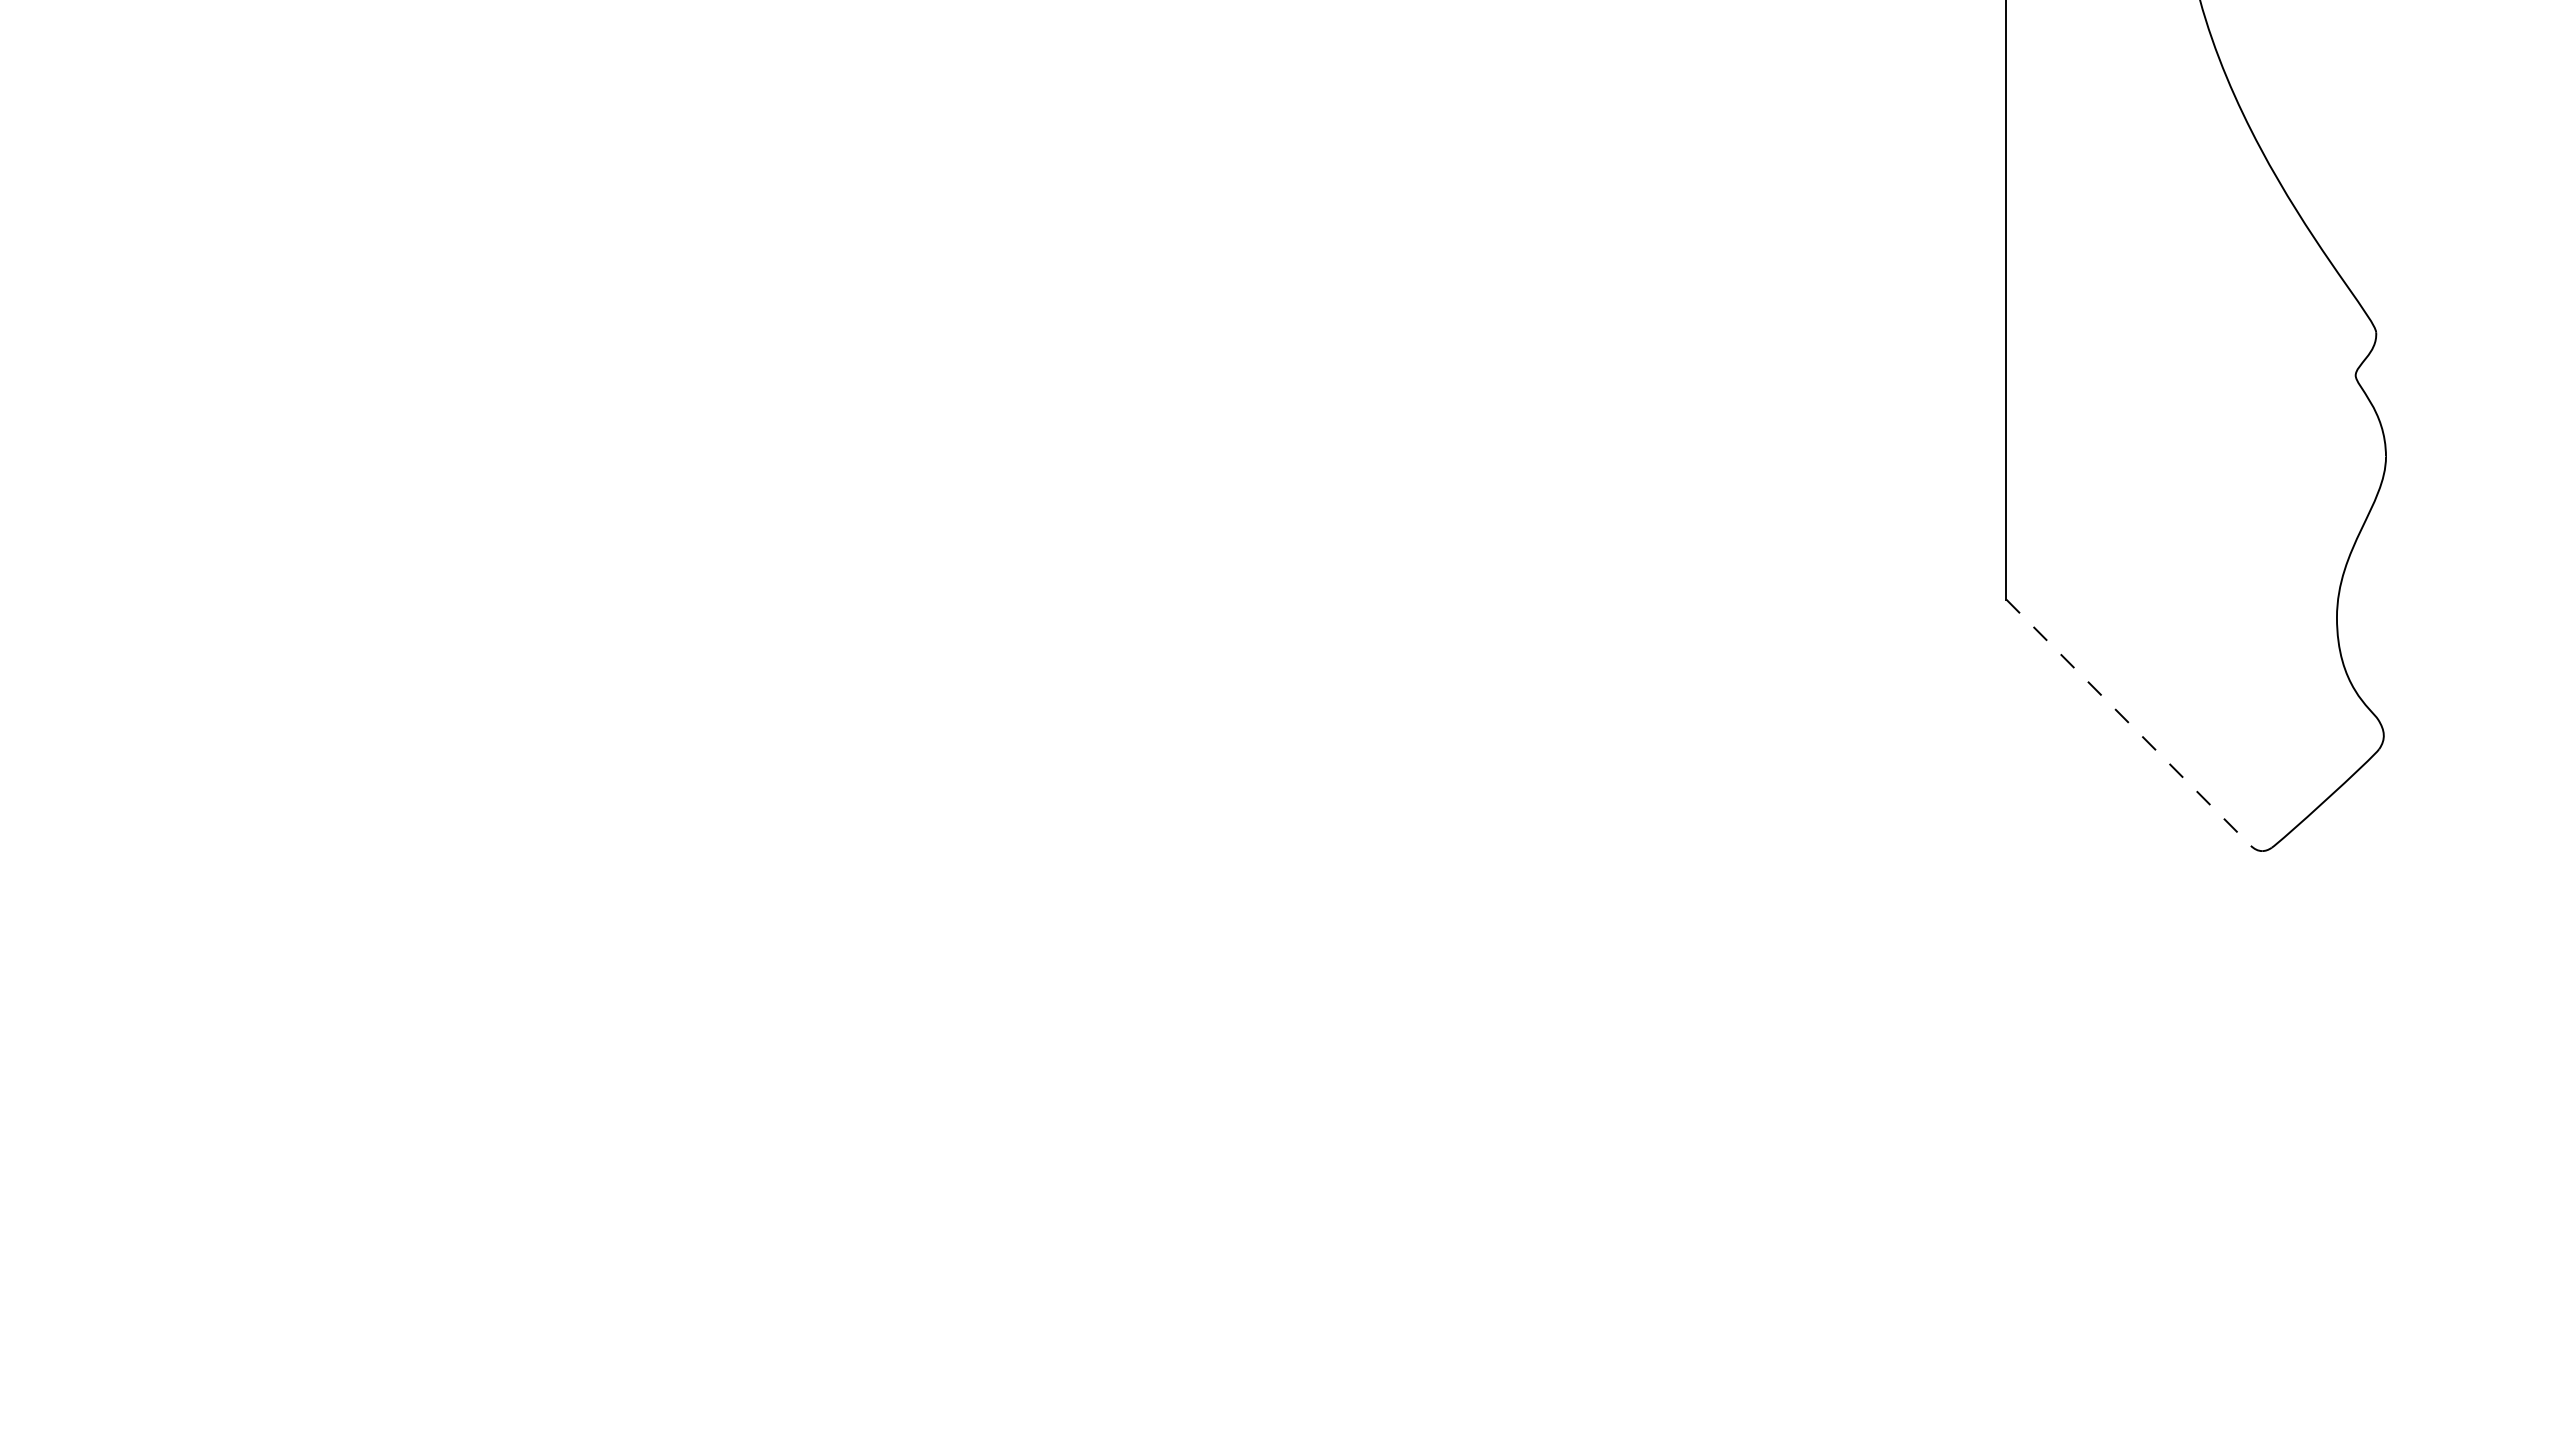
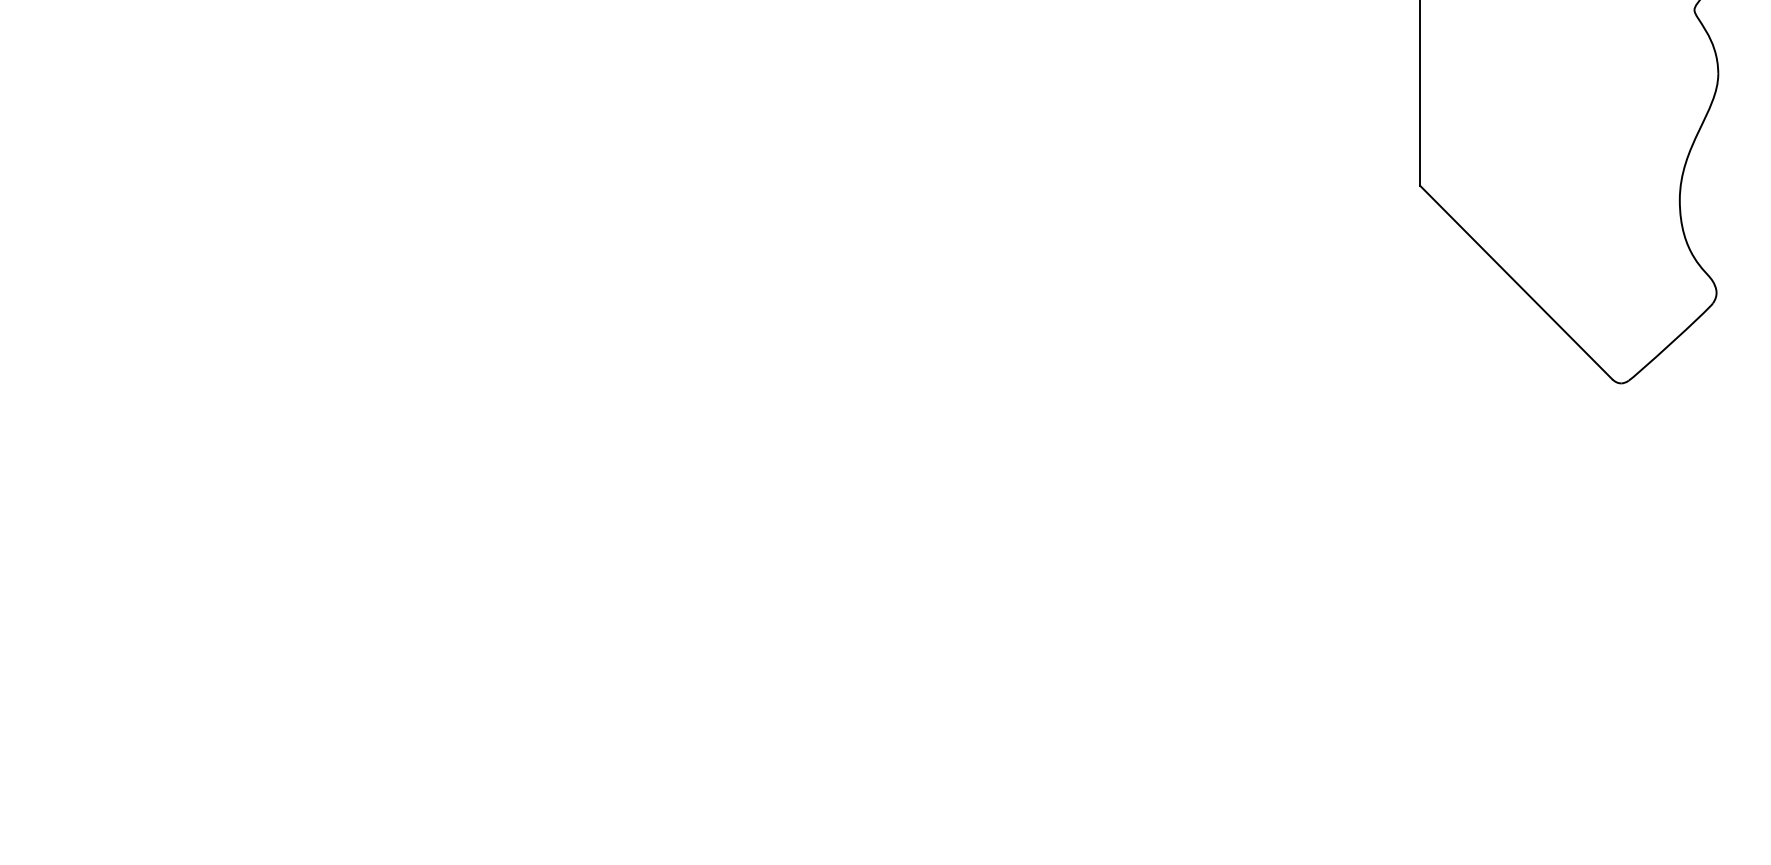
line: (2128, 722) -> (1516, 282), dashed -> solid

